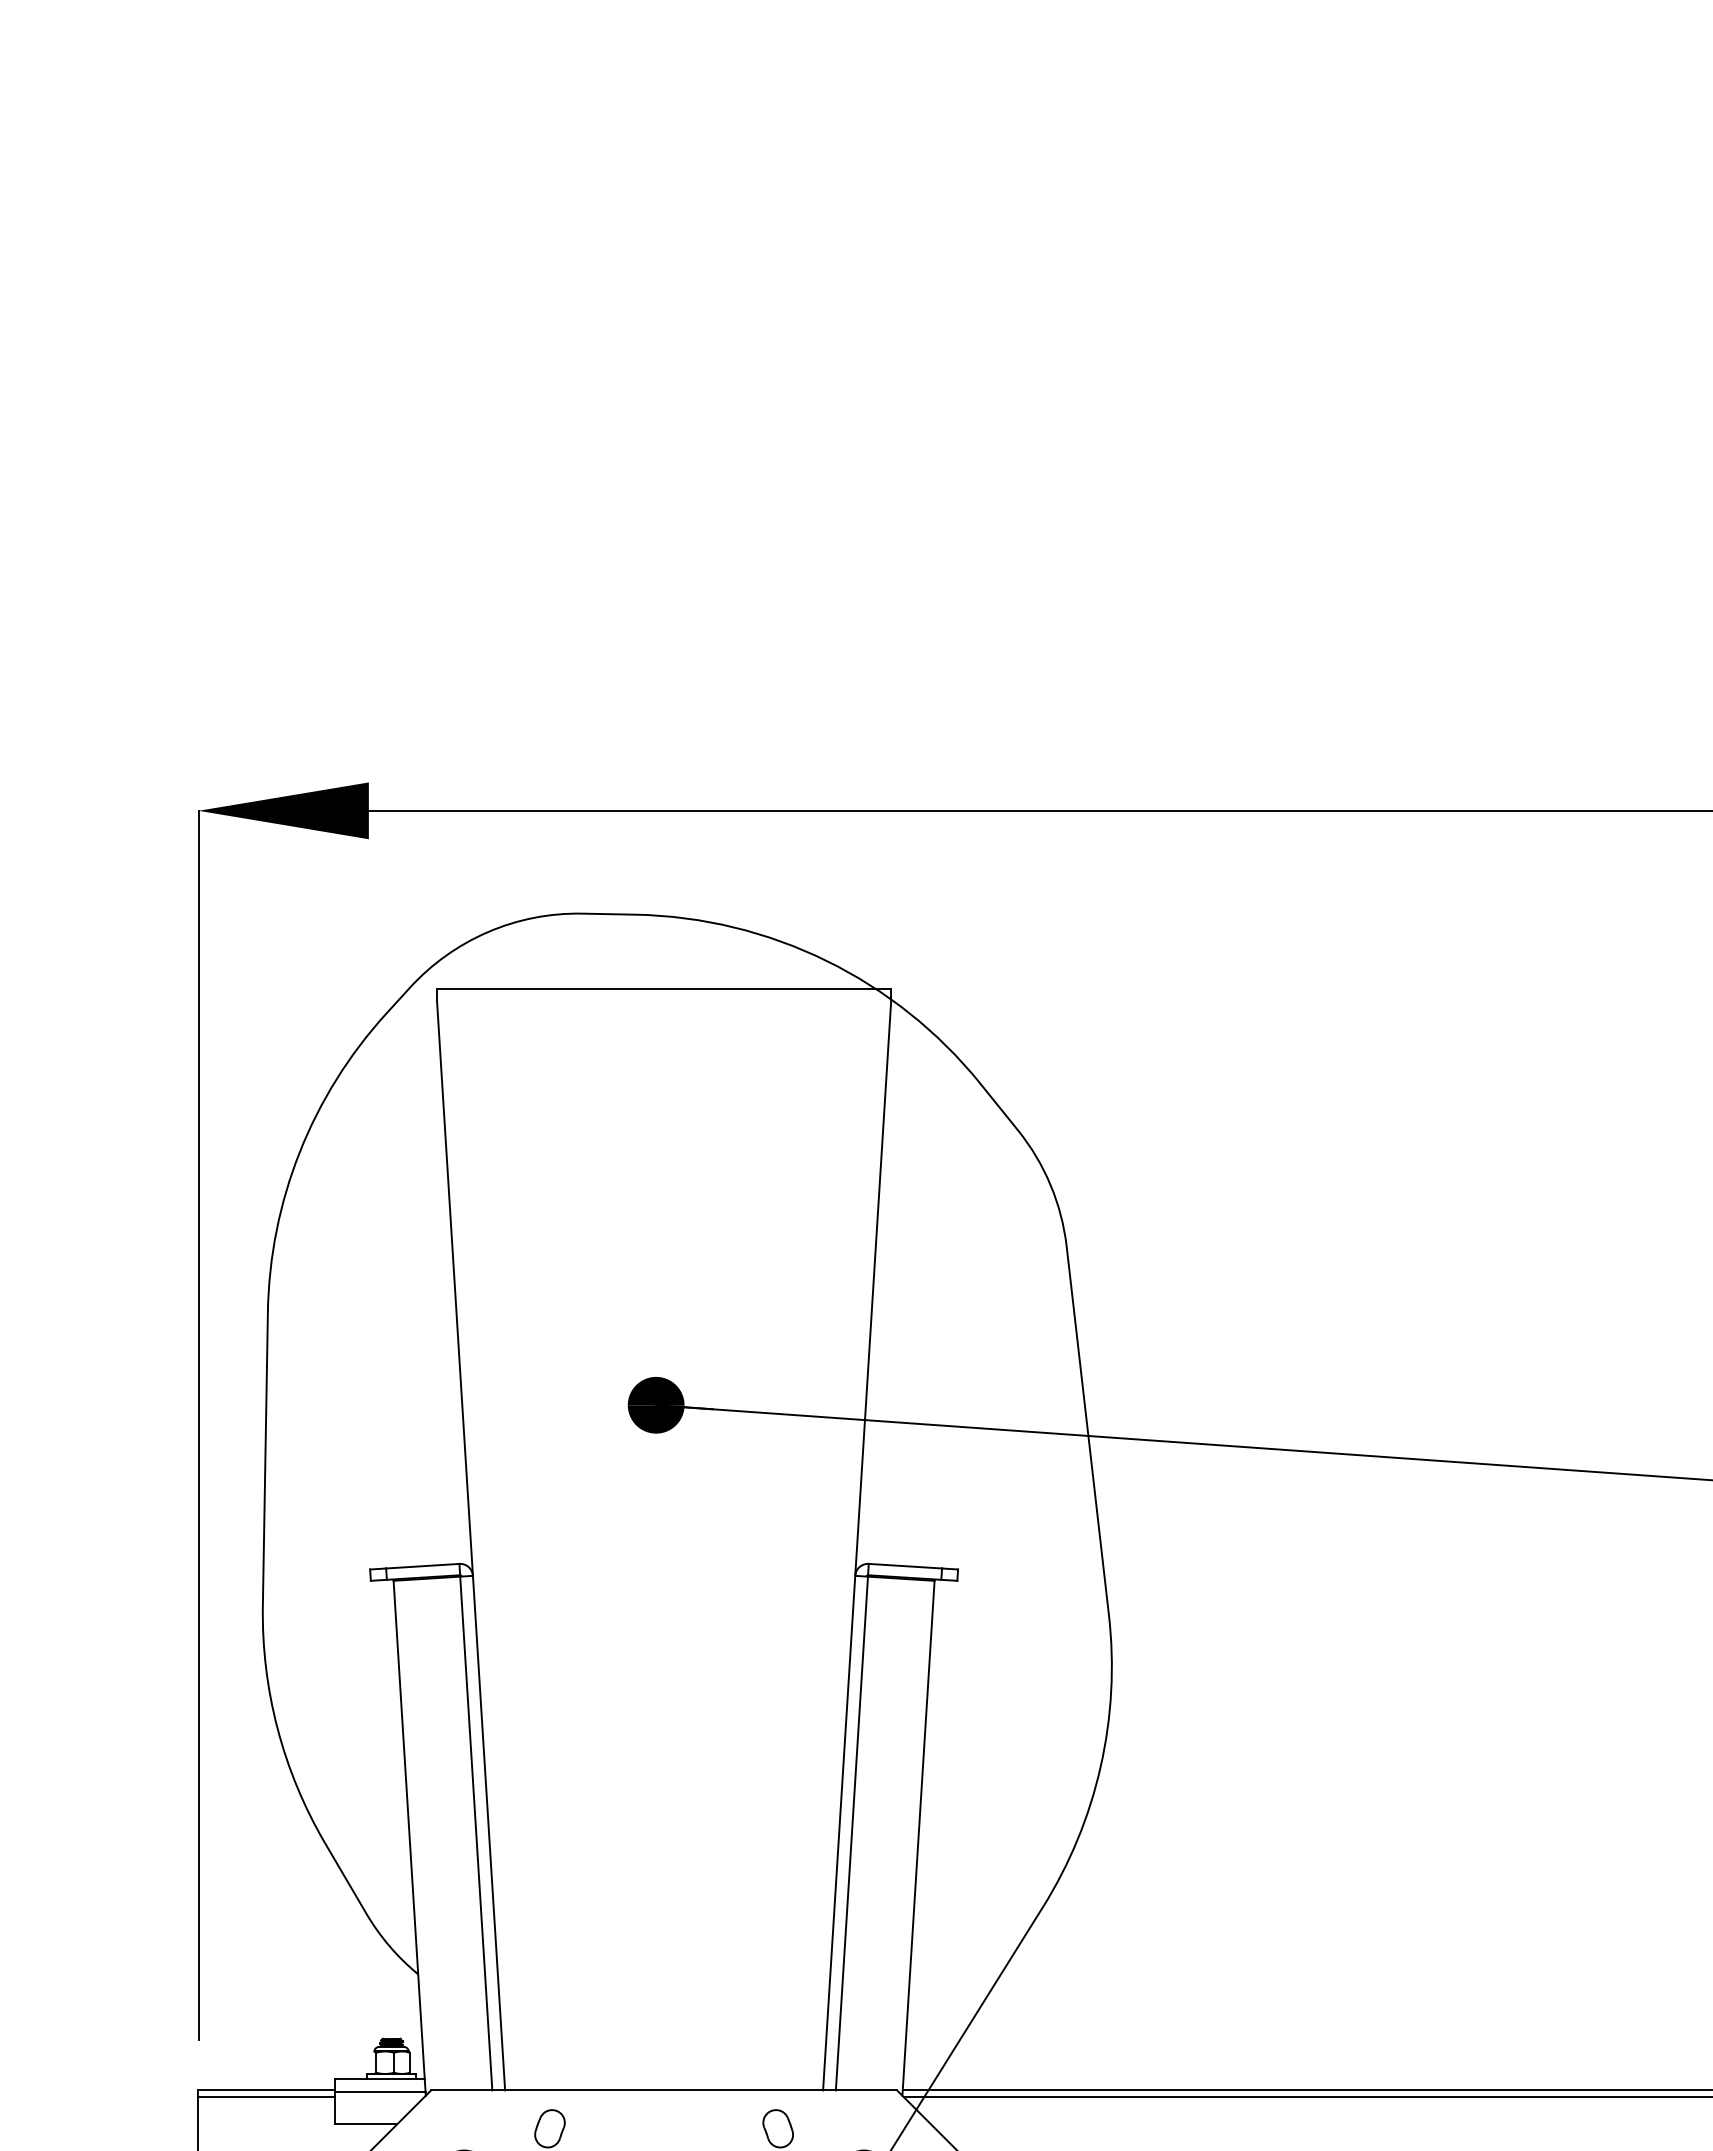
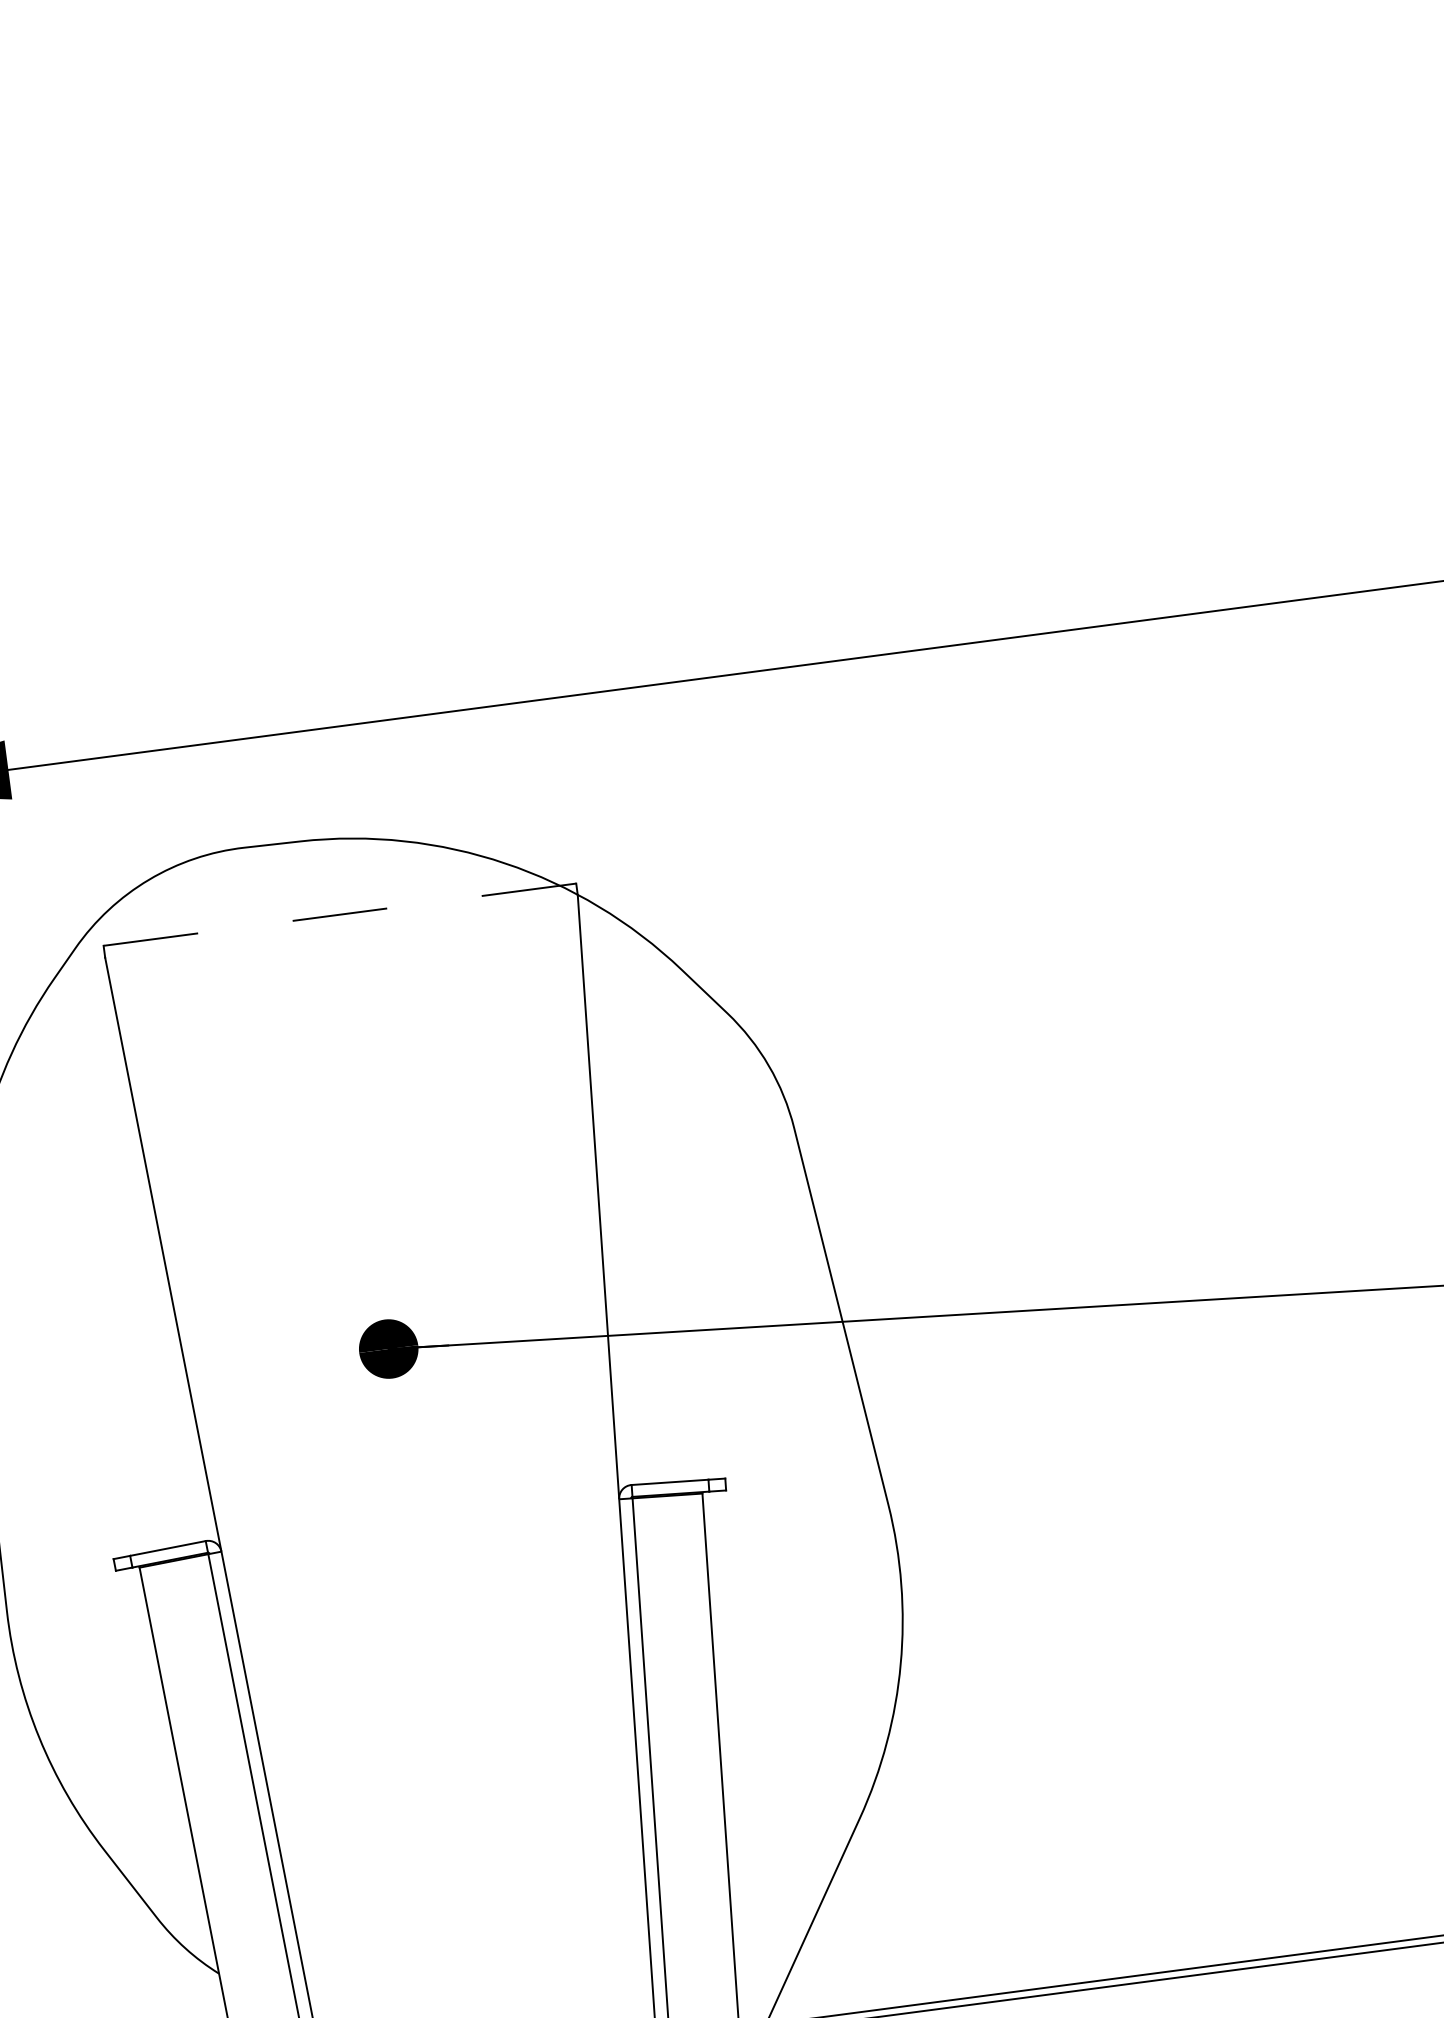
line: (664, 988) -> (340, 914), solid -> dashed

